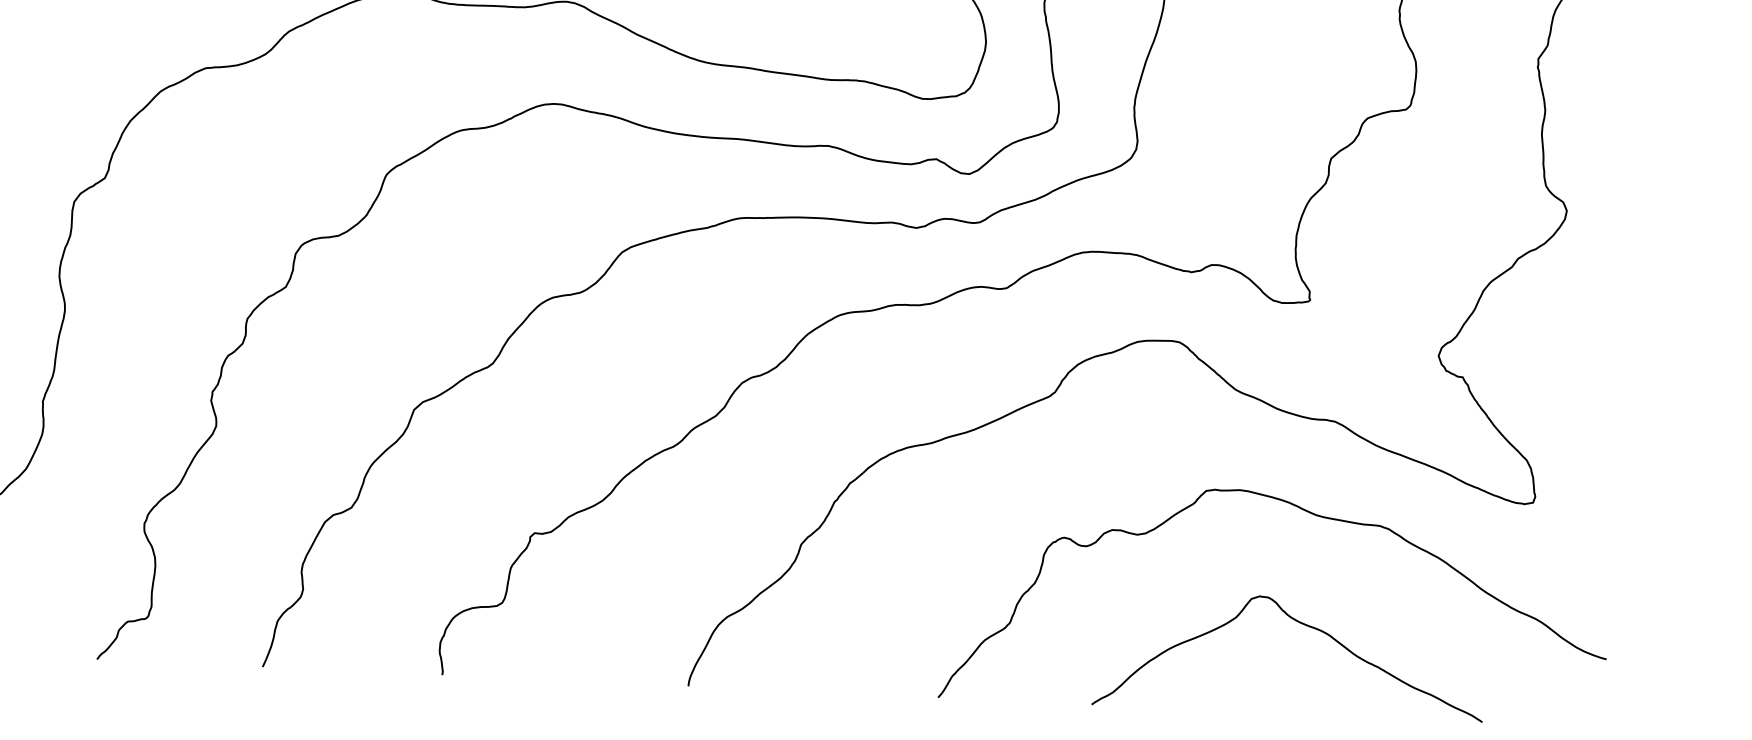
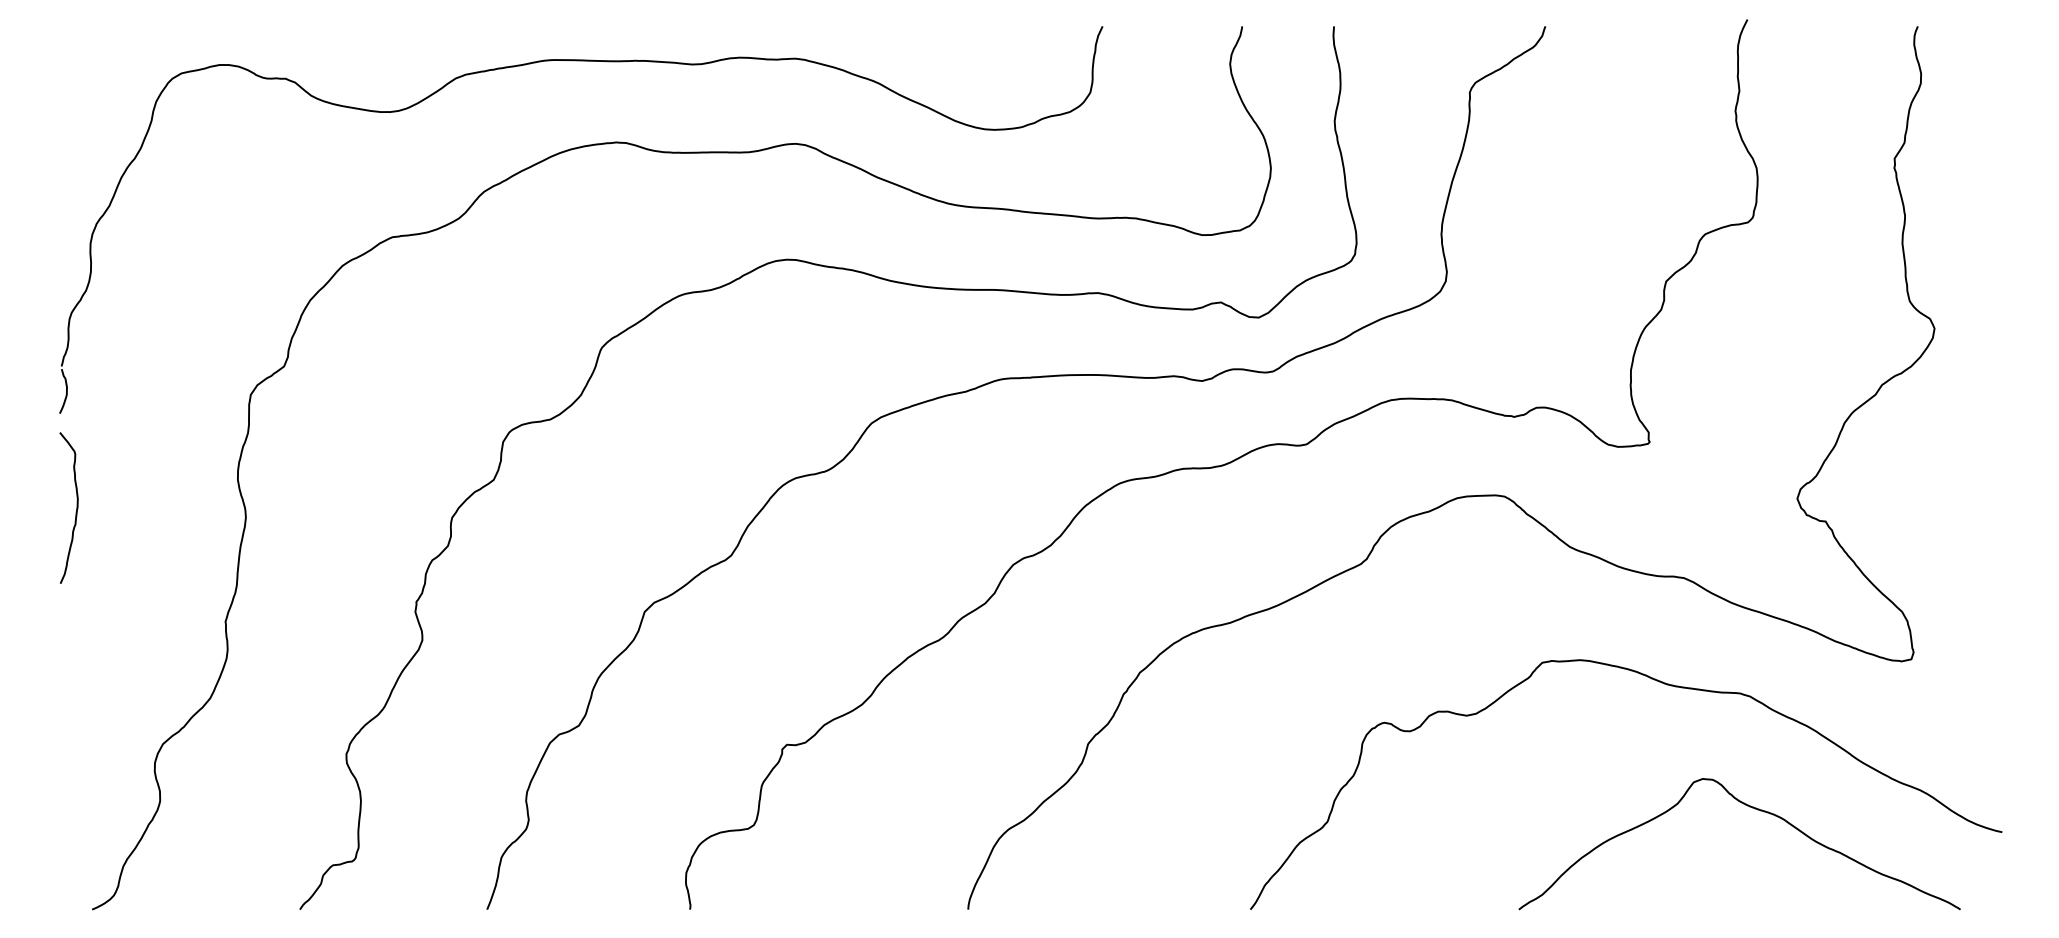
curve: (1302, 624) -> (1752, 808), moved

